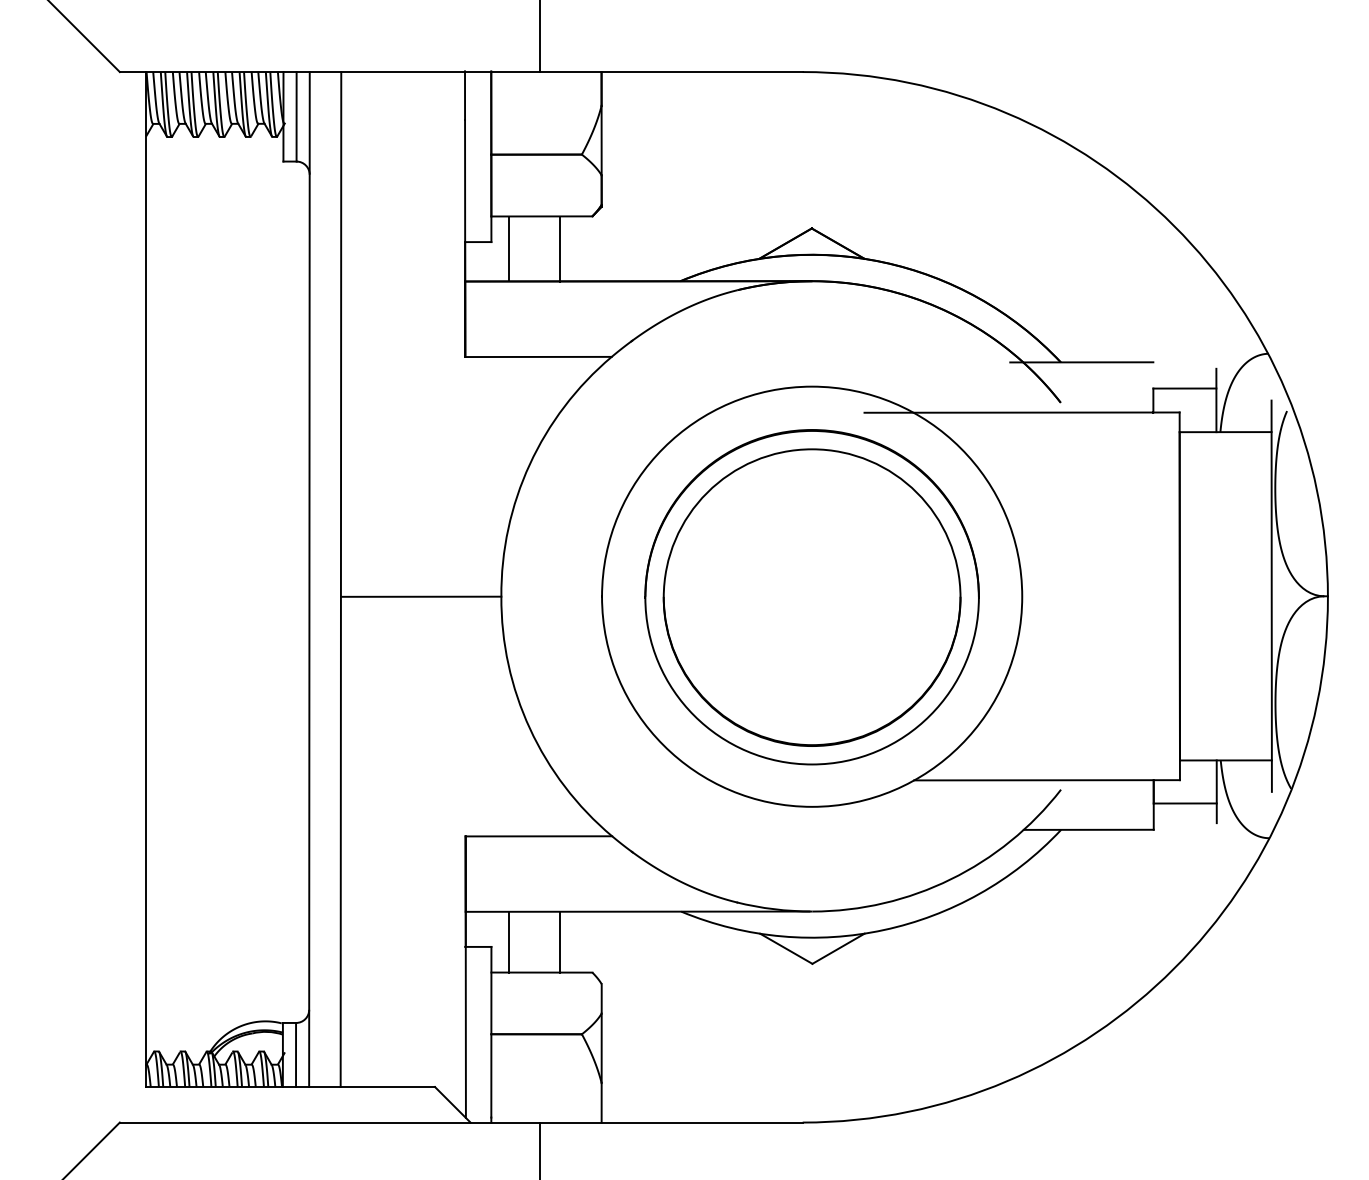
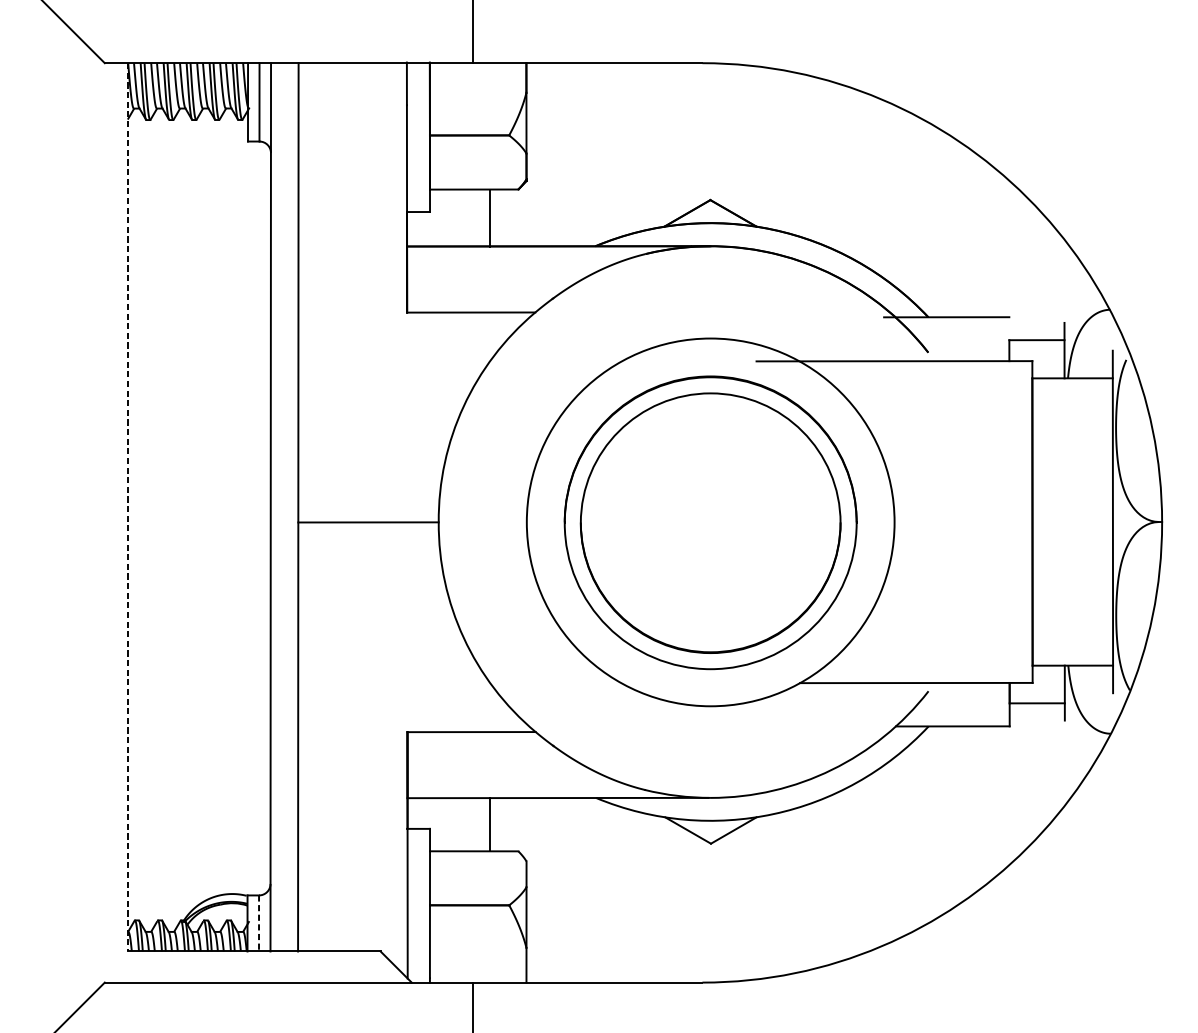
line: (508, 248) -> (444, 217), removed
line: (146, 580) -> (128, 508), solid -> dashed
line: (508, 941) -> (444, 824), removed
line: (296, 1055) -> (259, 923), solid -> dashed

